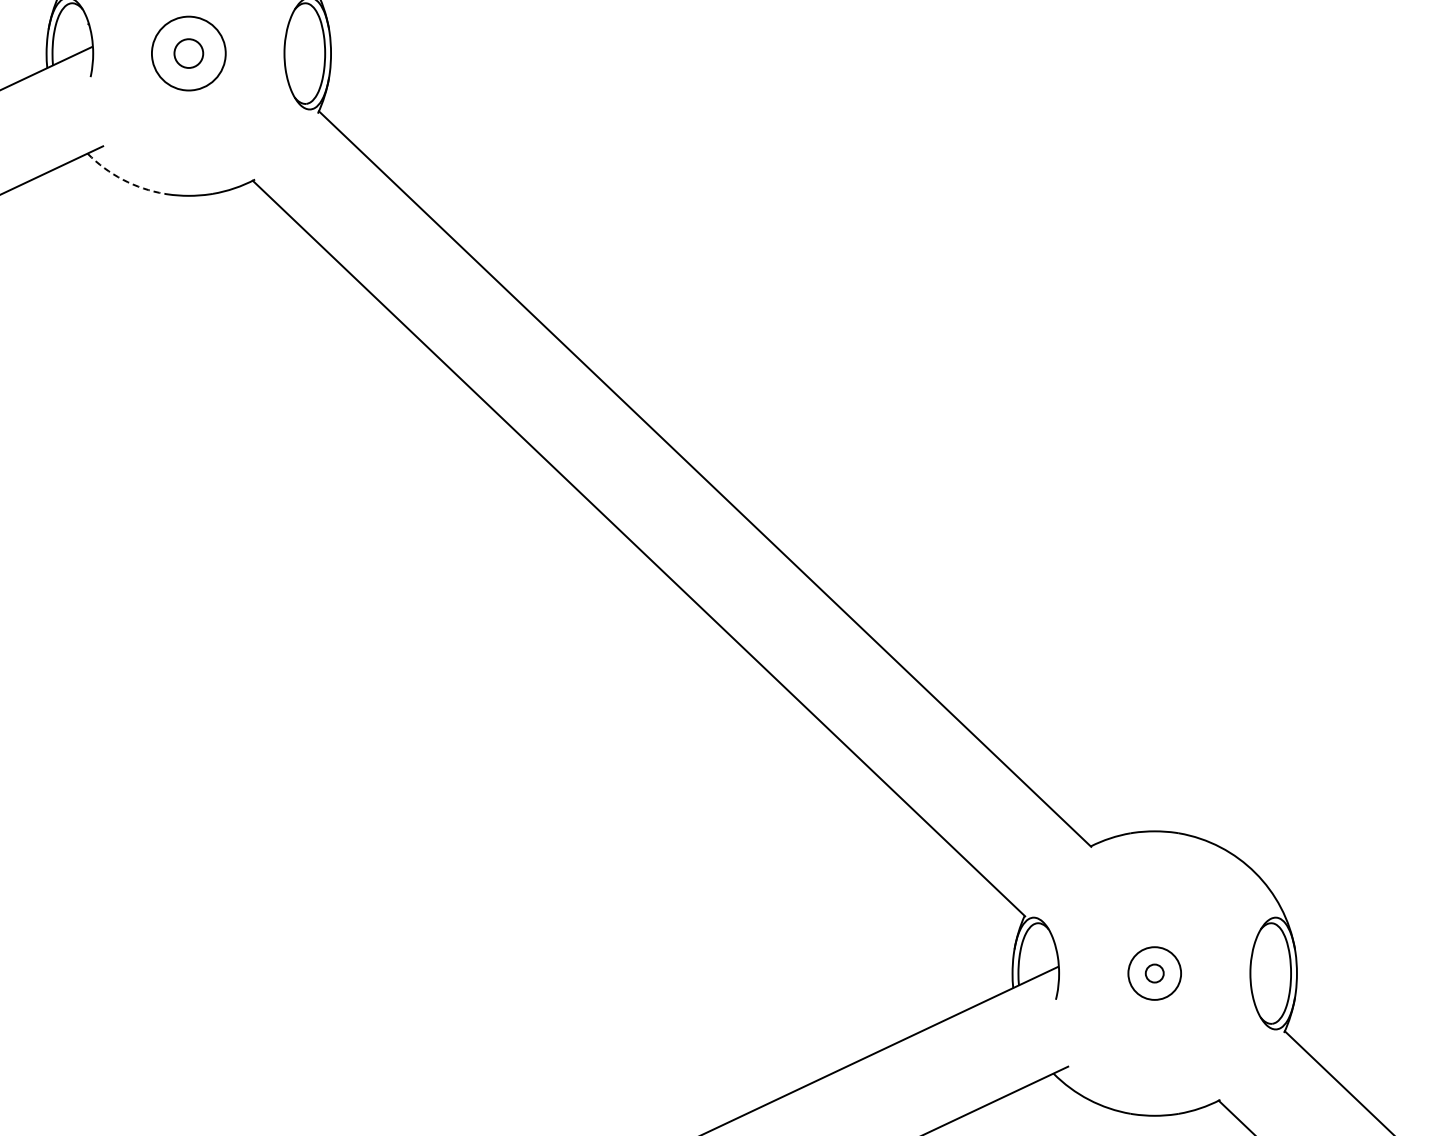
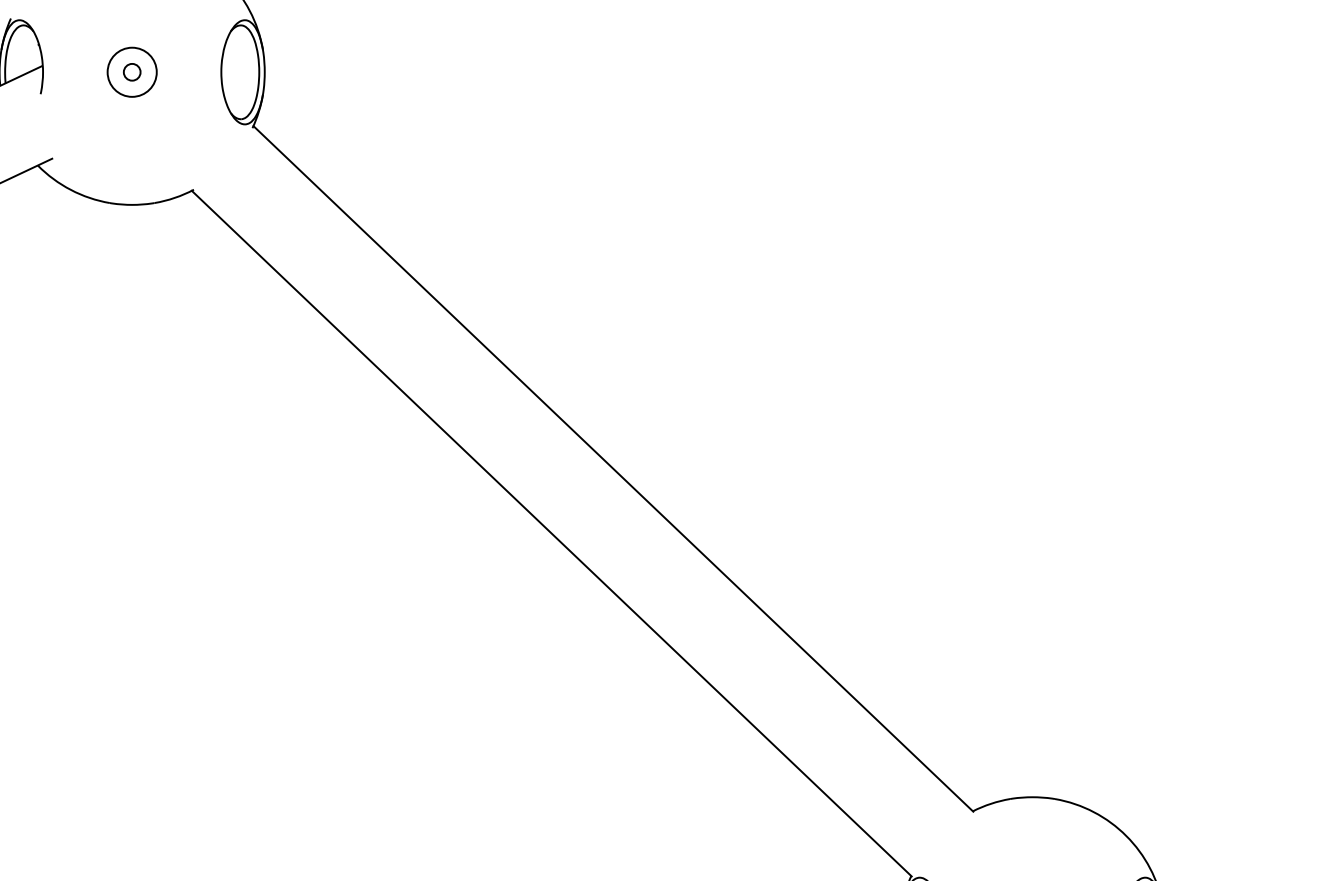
circle: (188, 53) -> (131, 72), size x0.62
circle: (188, 53) -> (131, 72), size x0.71
arc: (123, 179) -> (71, 189), dashed -> solid

